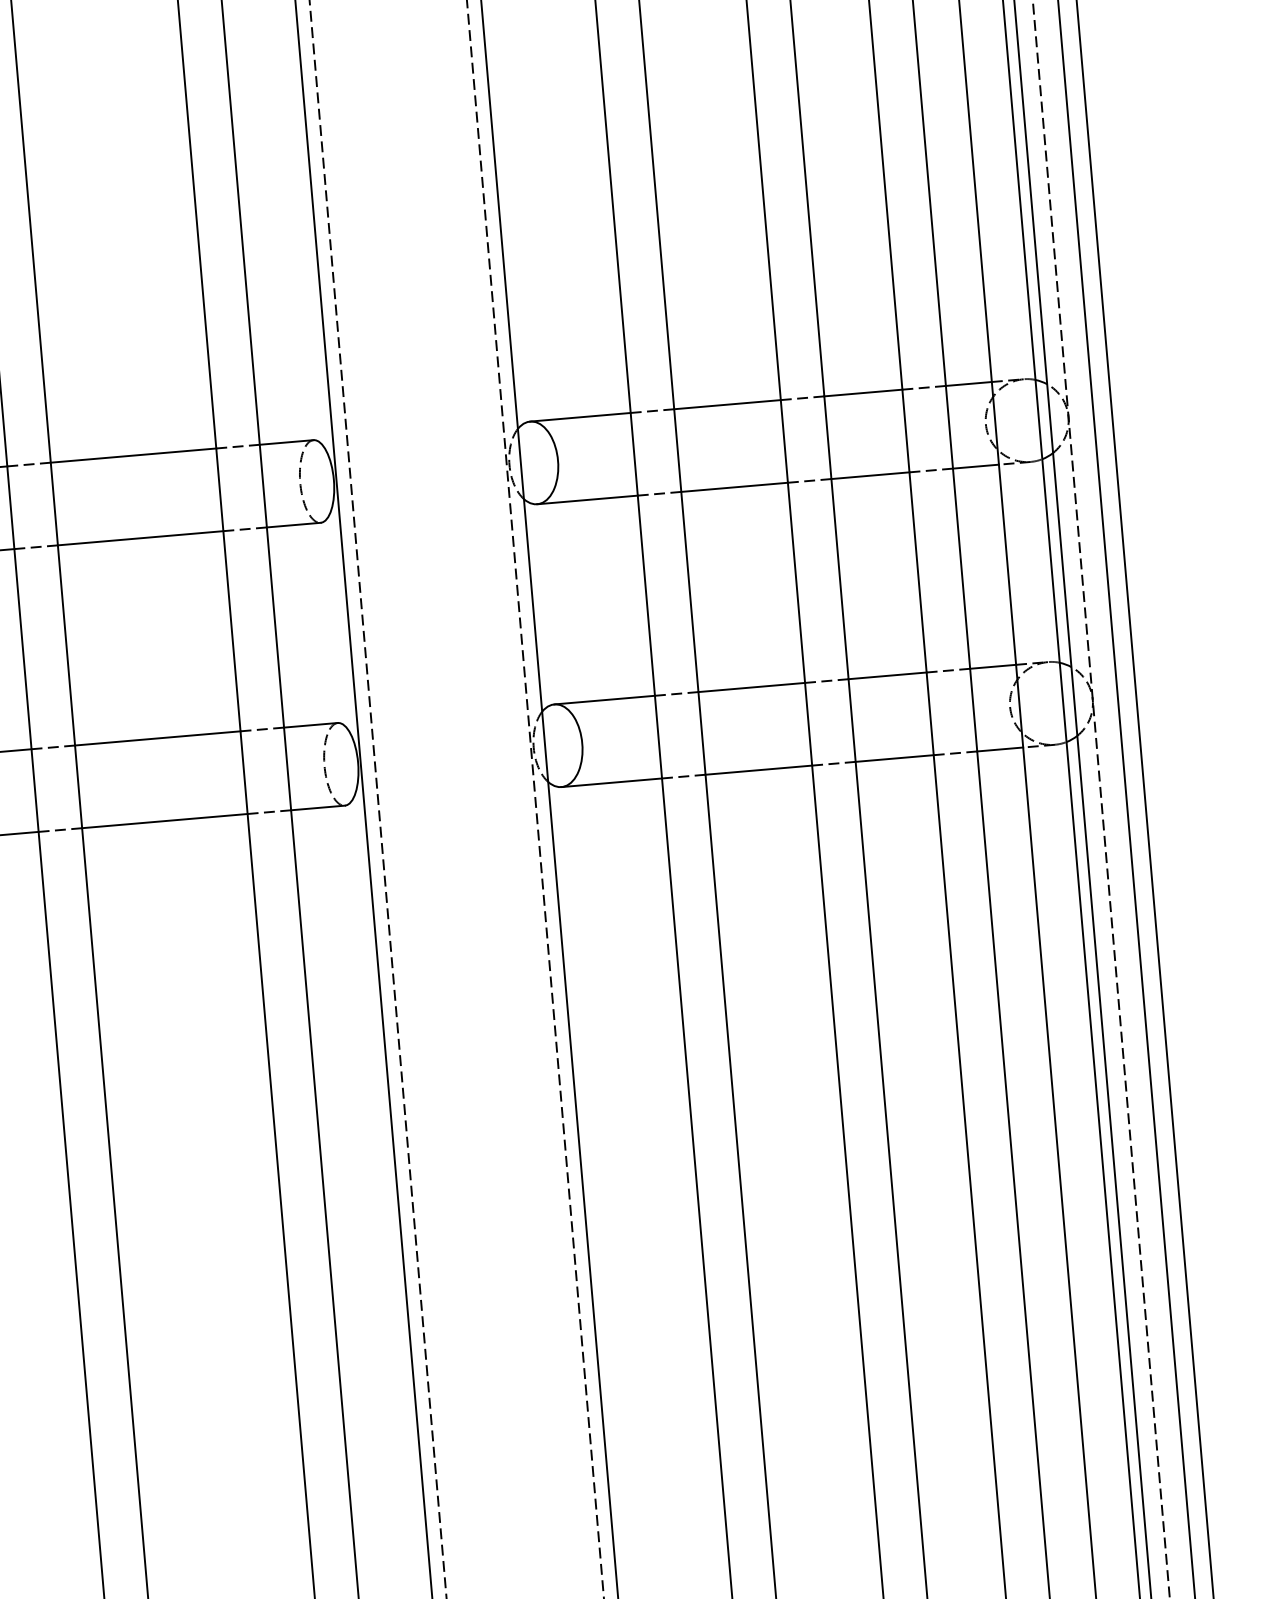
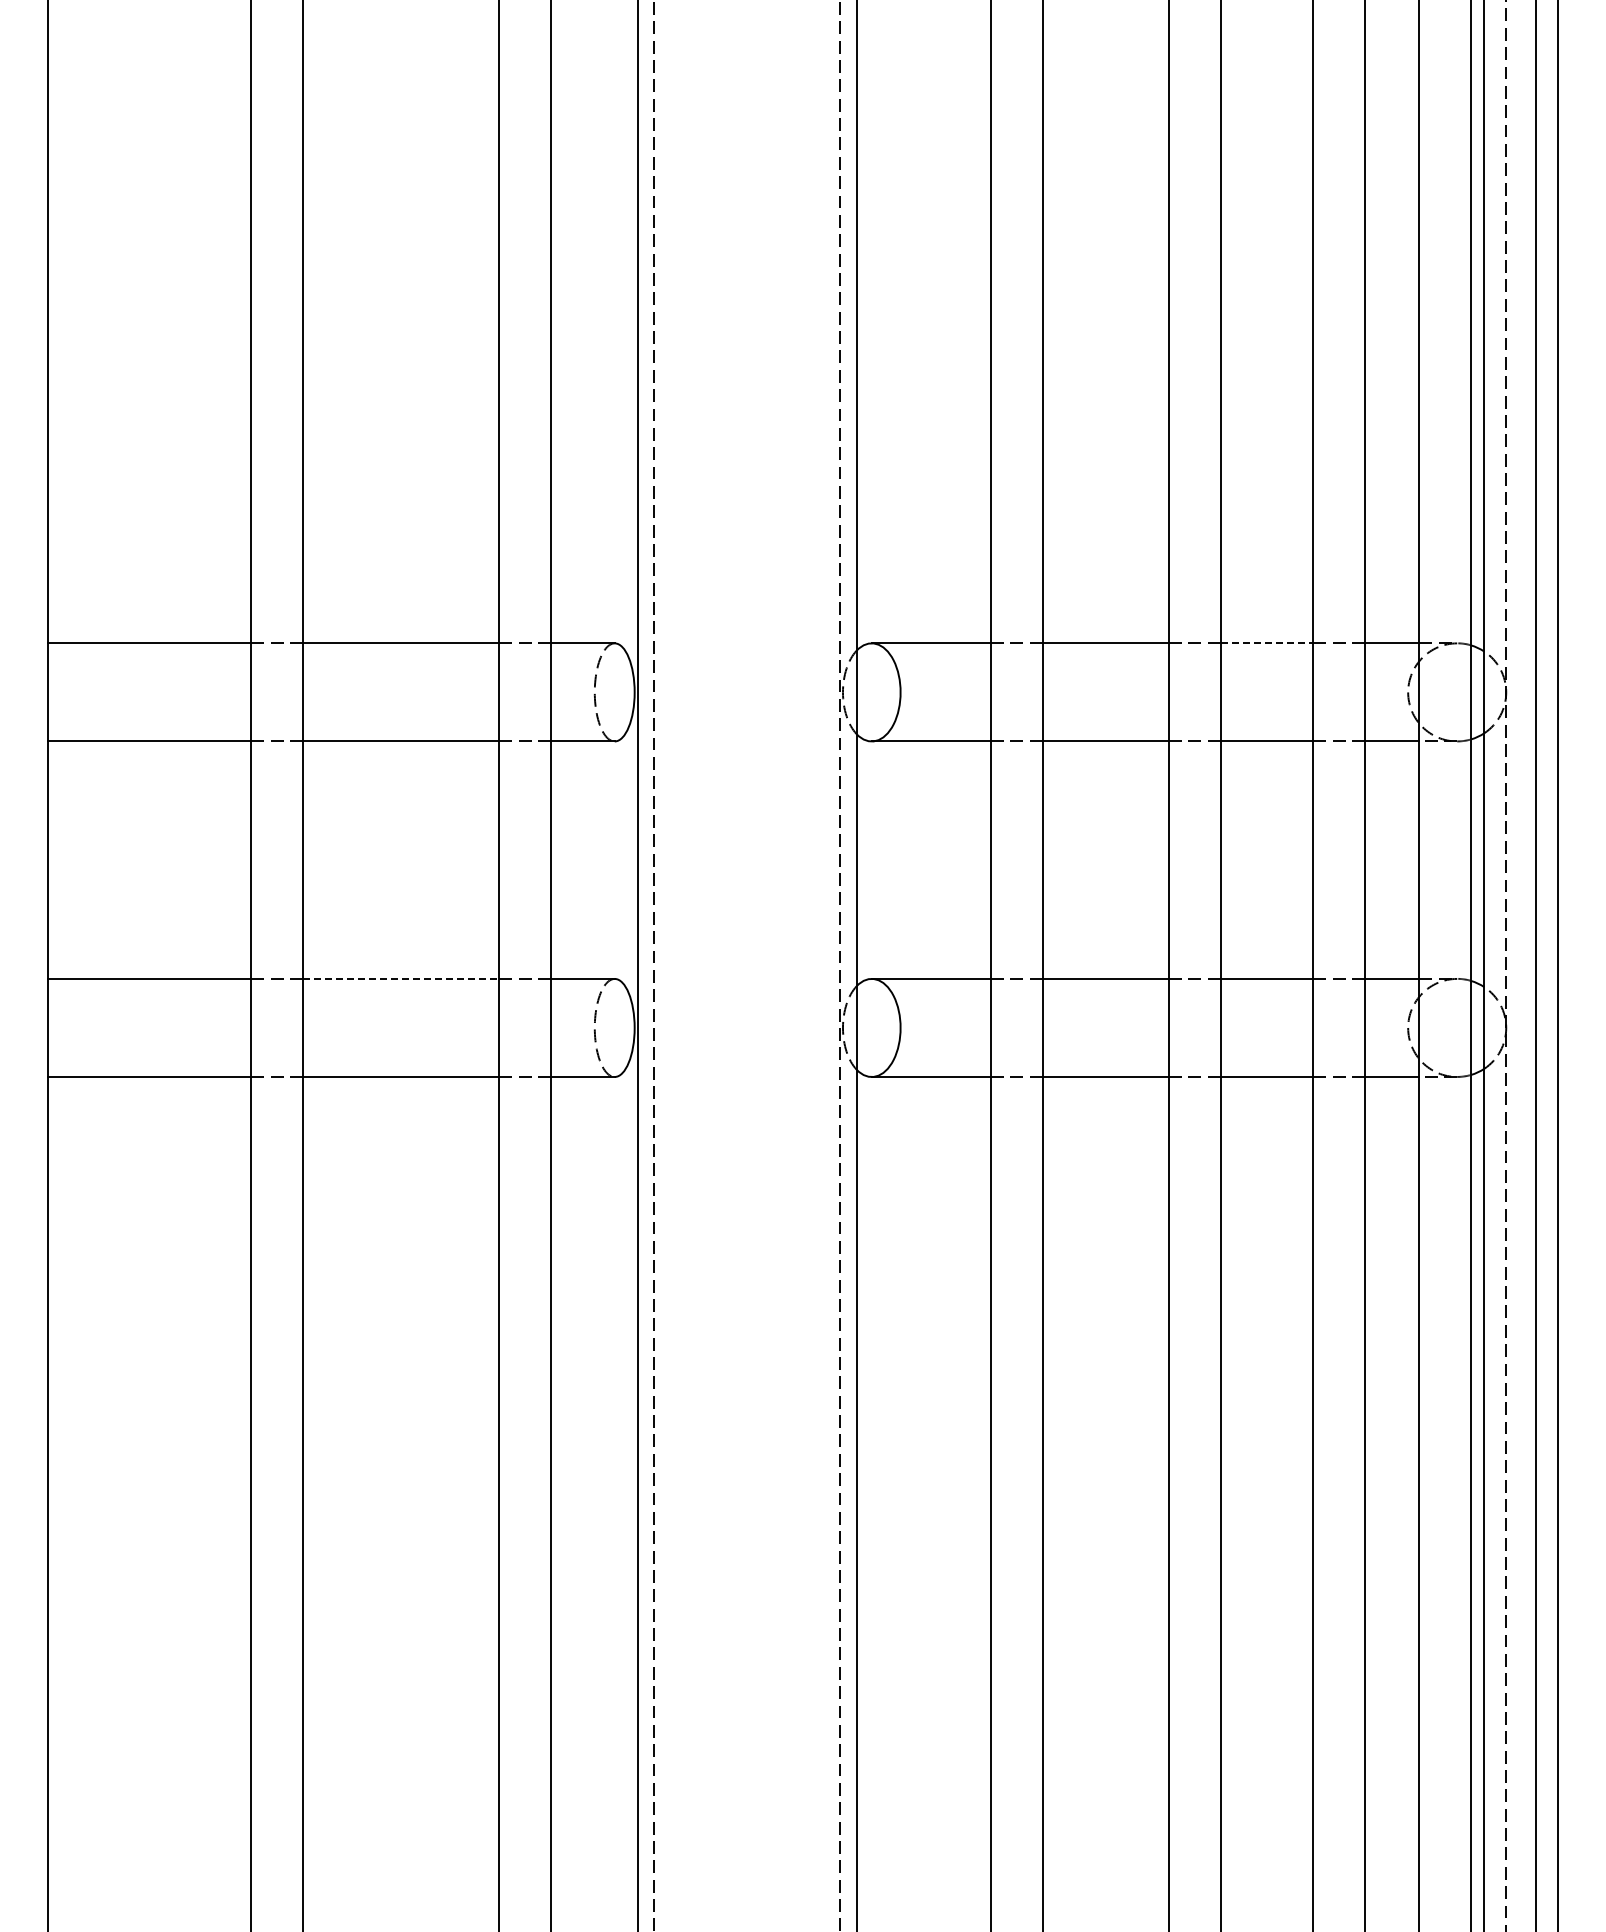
line: (863, 393) -> (1267, 643), solid -> dashed
line: (158, 738) -> (401, 978), solid -> dashed

